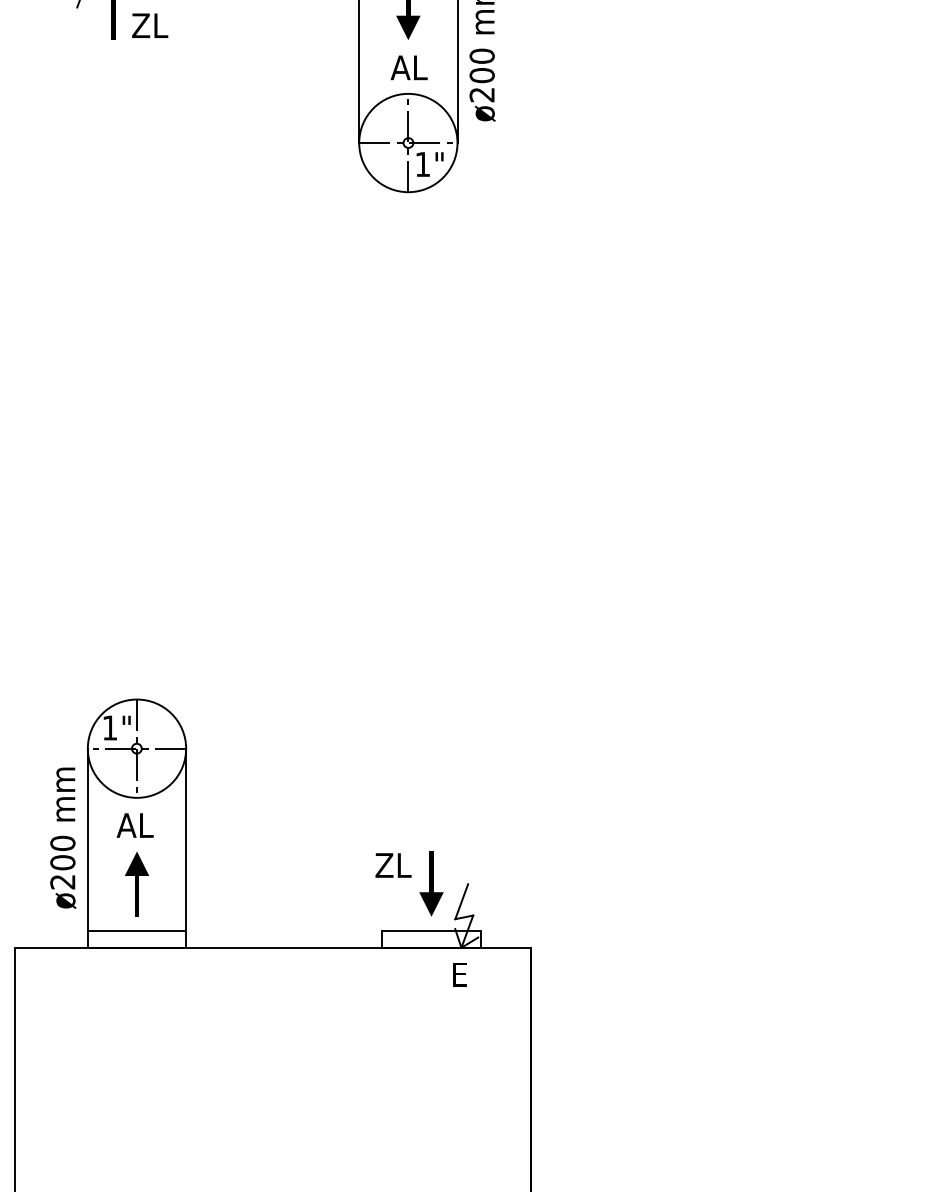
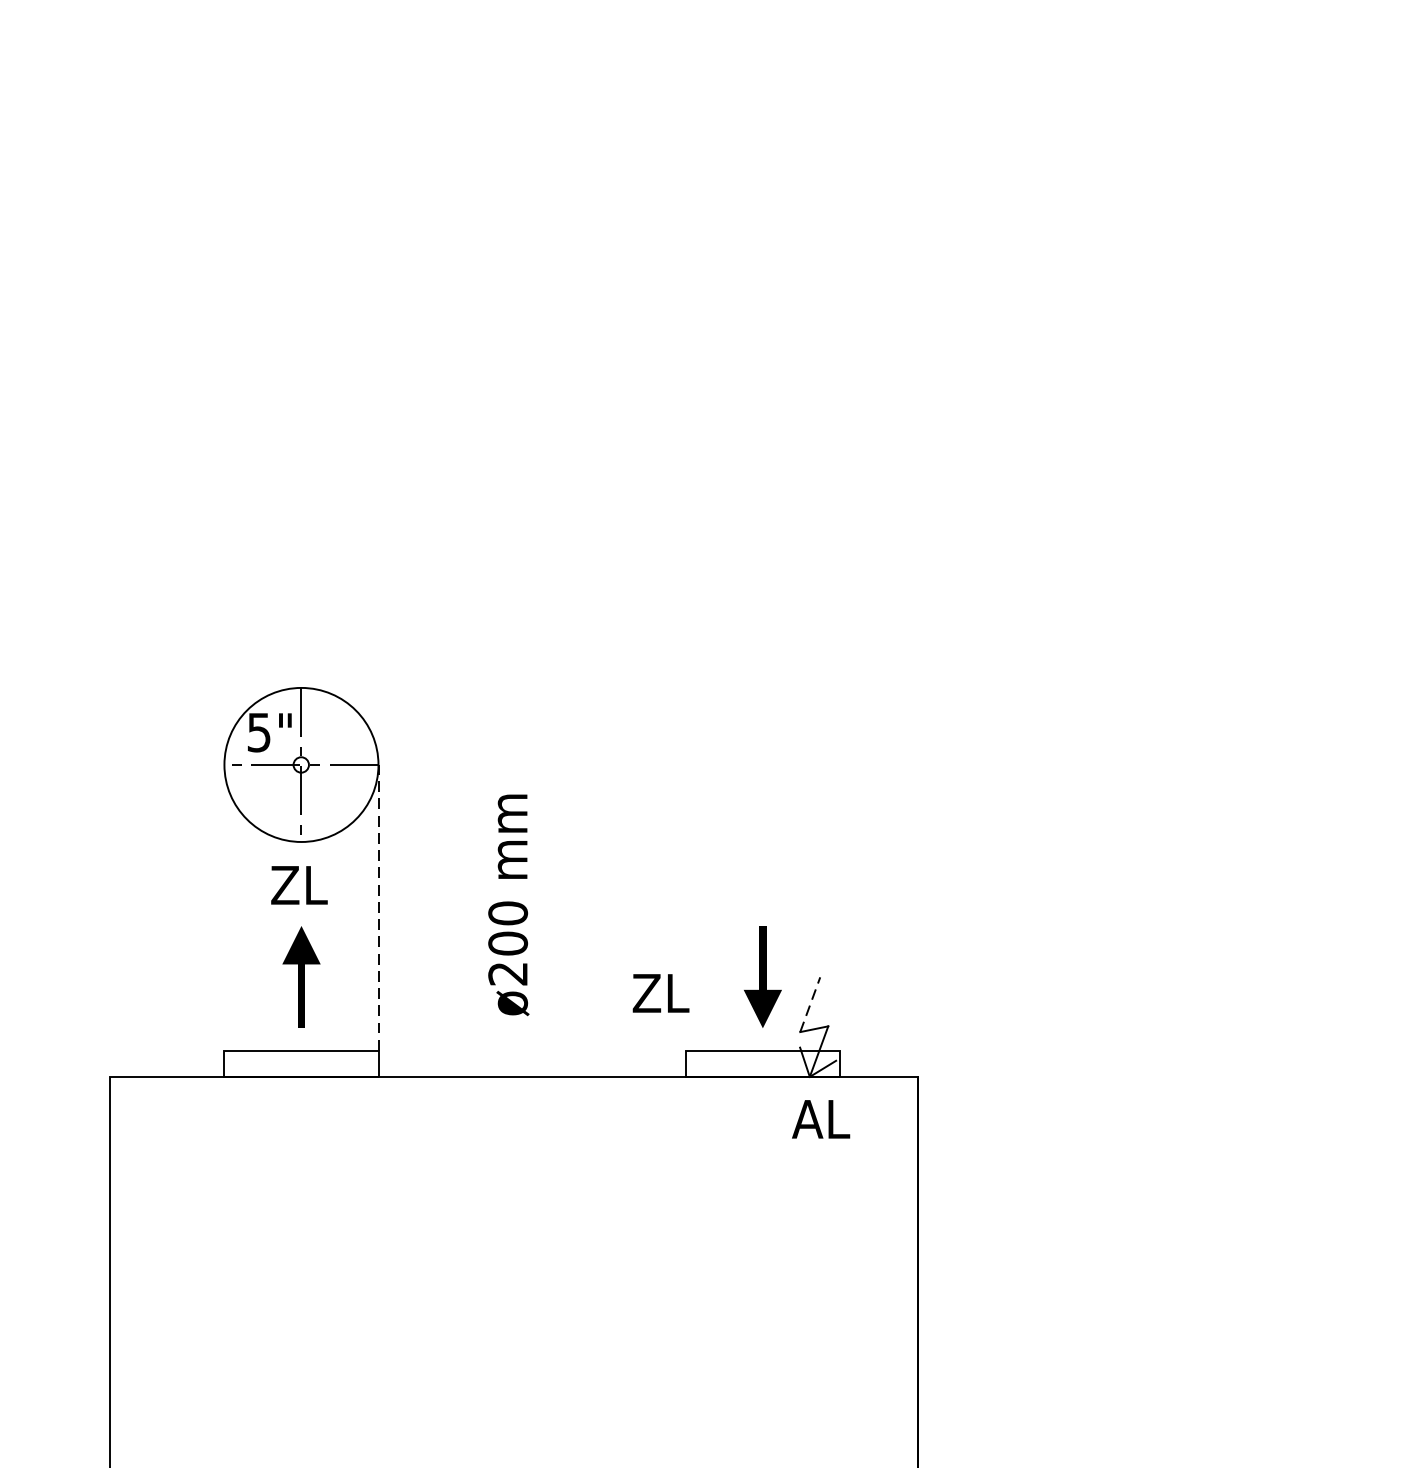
text: (109, 727) -> (258, 731), 1" -> 5"
text: (126, 825) -> (285, 885), AL -> ZL
text: (63, 837) -> (509, 904), moved
line: (87, 839) -> (223, 907), removed
line: (186, 839) -> (379, 907), solid -> dashed
text: (393, 865) -> (661, 993), moved
line: (461, 901) -> (809, 1004), solid -> dashed
text: (468, 974) -> (820, 1118), E -> AL

